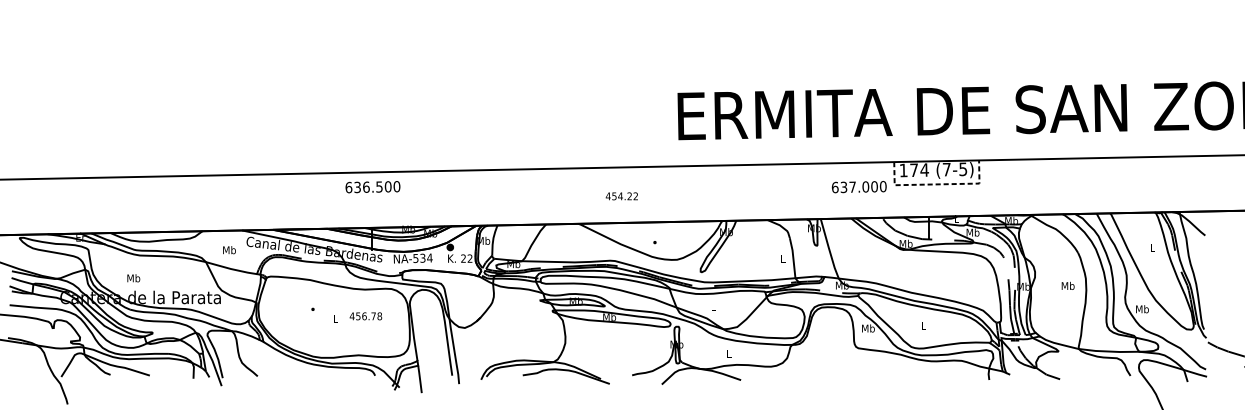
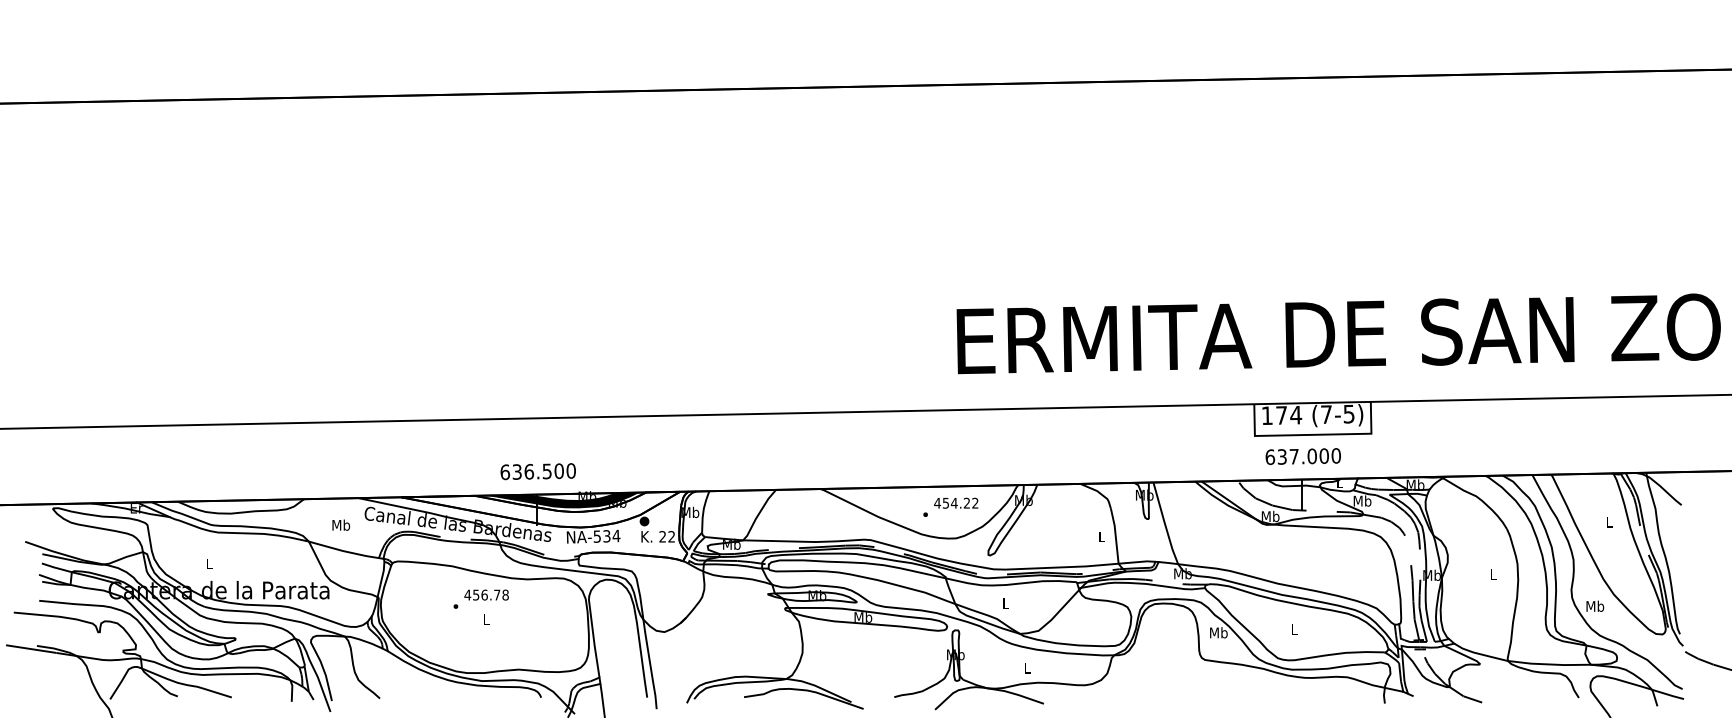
line: (937, 184) -> (1313, 434), dashed -> solid
text: (372, 187) -> (537, 471), moved
text: (858, 187) -> (1302, 456), moved
text: (622, 195) -> (956, 502), moved
fill: (391, 231) -> (563, 499), added
text: (133, 278) -> (209, 563), Mb -> L
text: (1068, 285) -> (1493, 573), Mb -> L
text: (365, 315) -> (486, 594), moved

